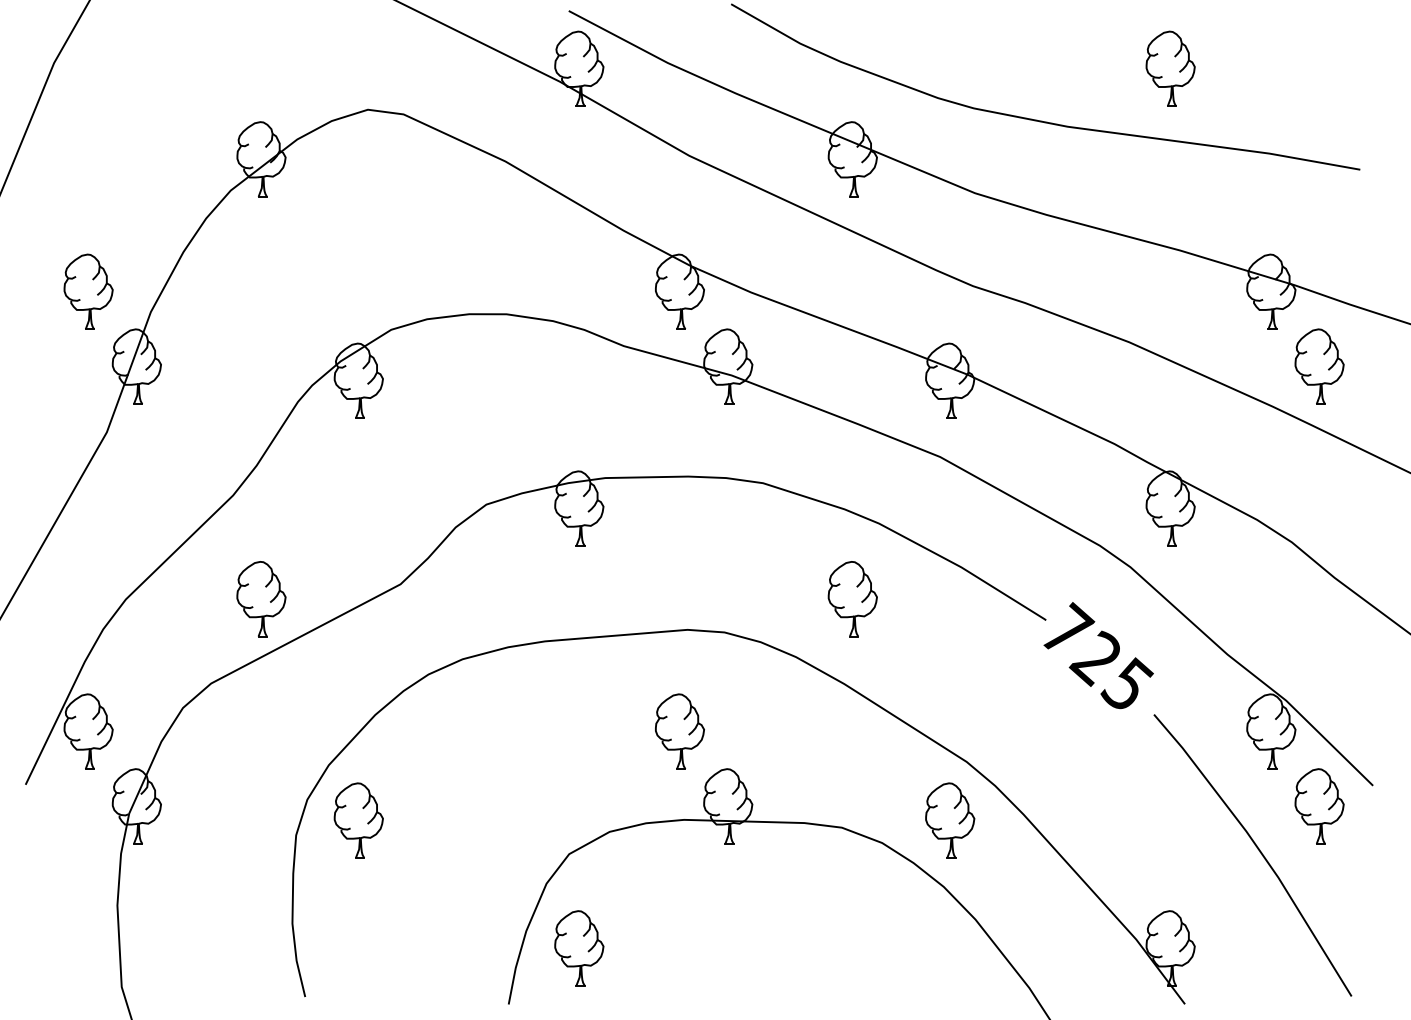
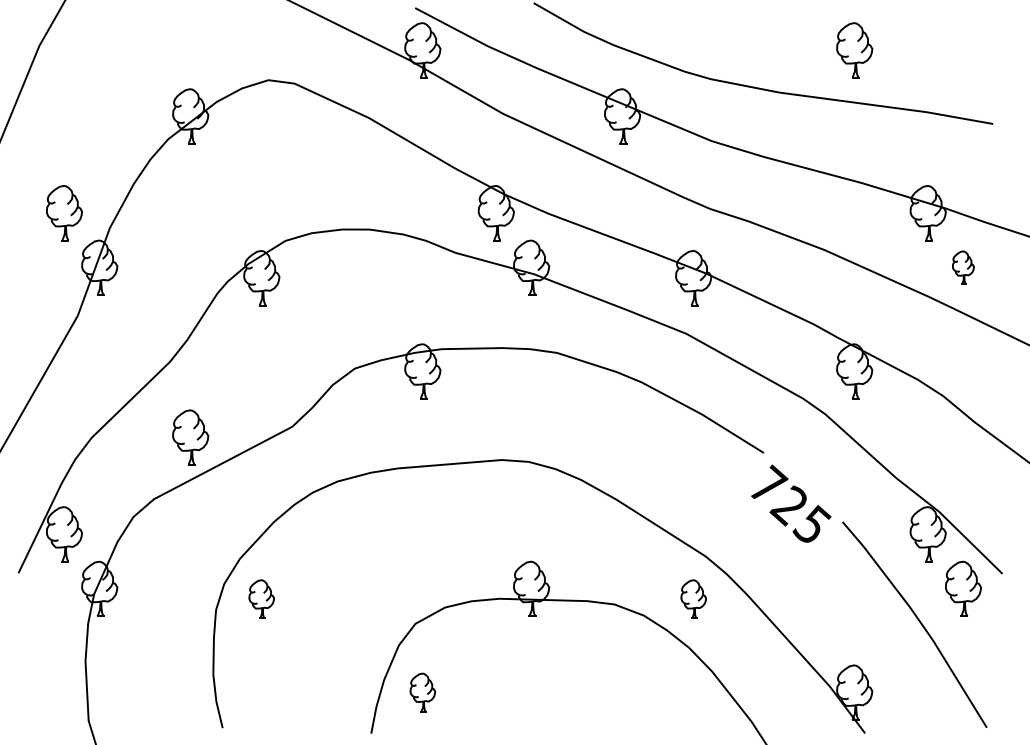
part: (1319, 366) -> (963, 267), size x0.6
part: (852, 599) -> (622, 437), removed
text: (1098, 655) -> (791, 503), moved
part: (679, 731) -> (496, 534), removed
part: (358, 820) -> (261, 599), size x0.7
part: (950, 820) -> (693, 599), size x0.7
part: (579, 948) -> (422, 692), size x0.7

